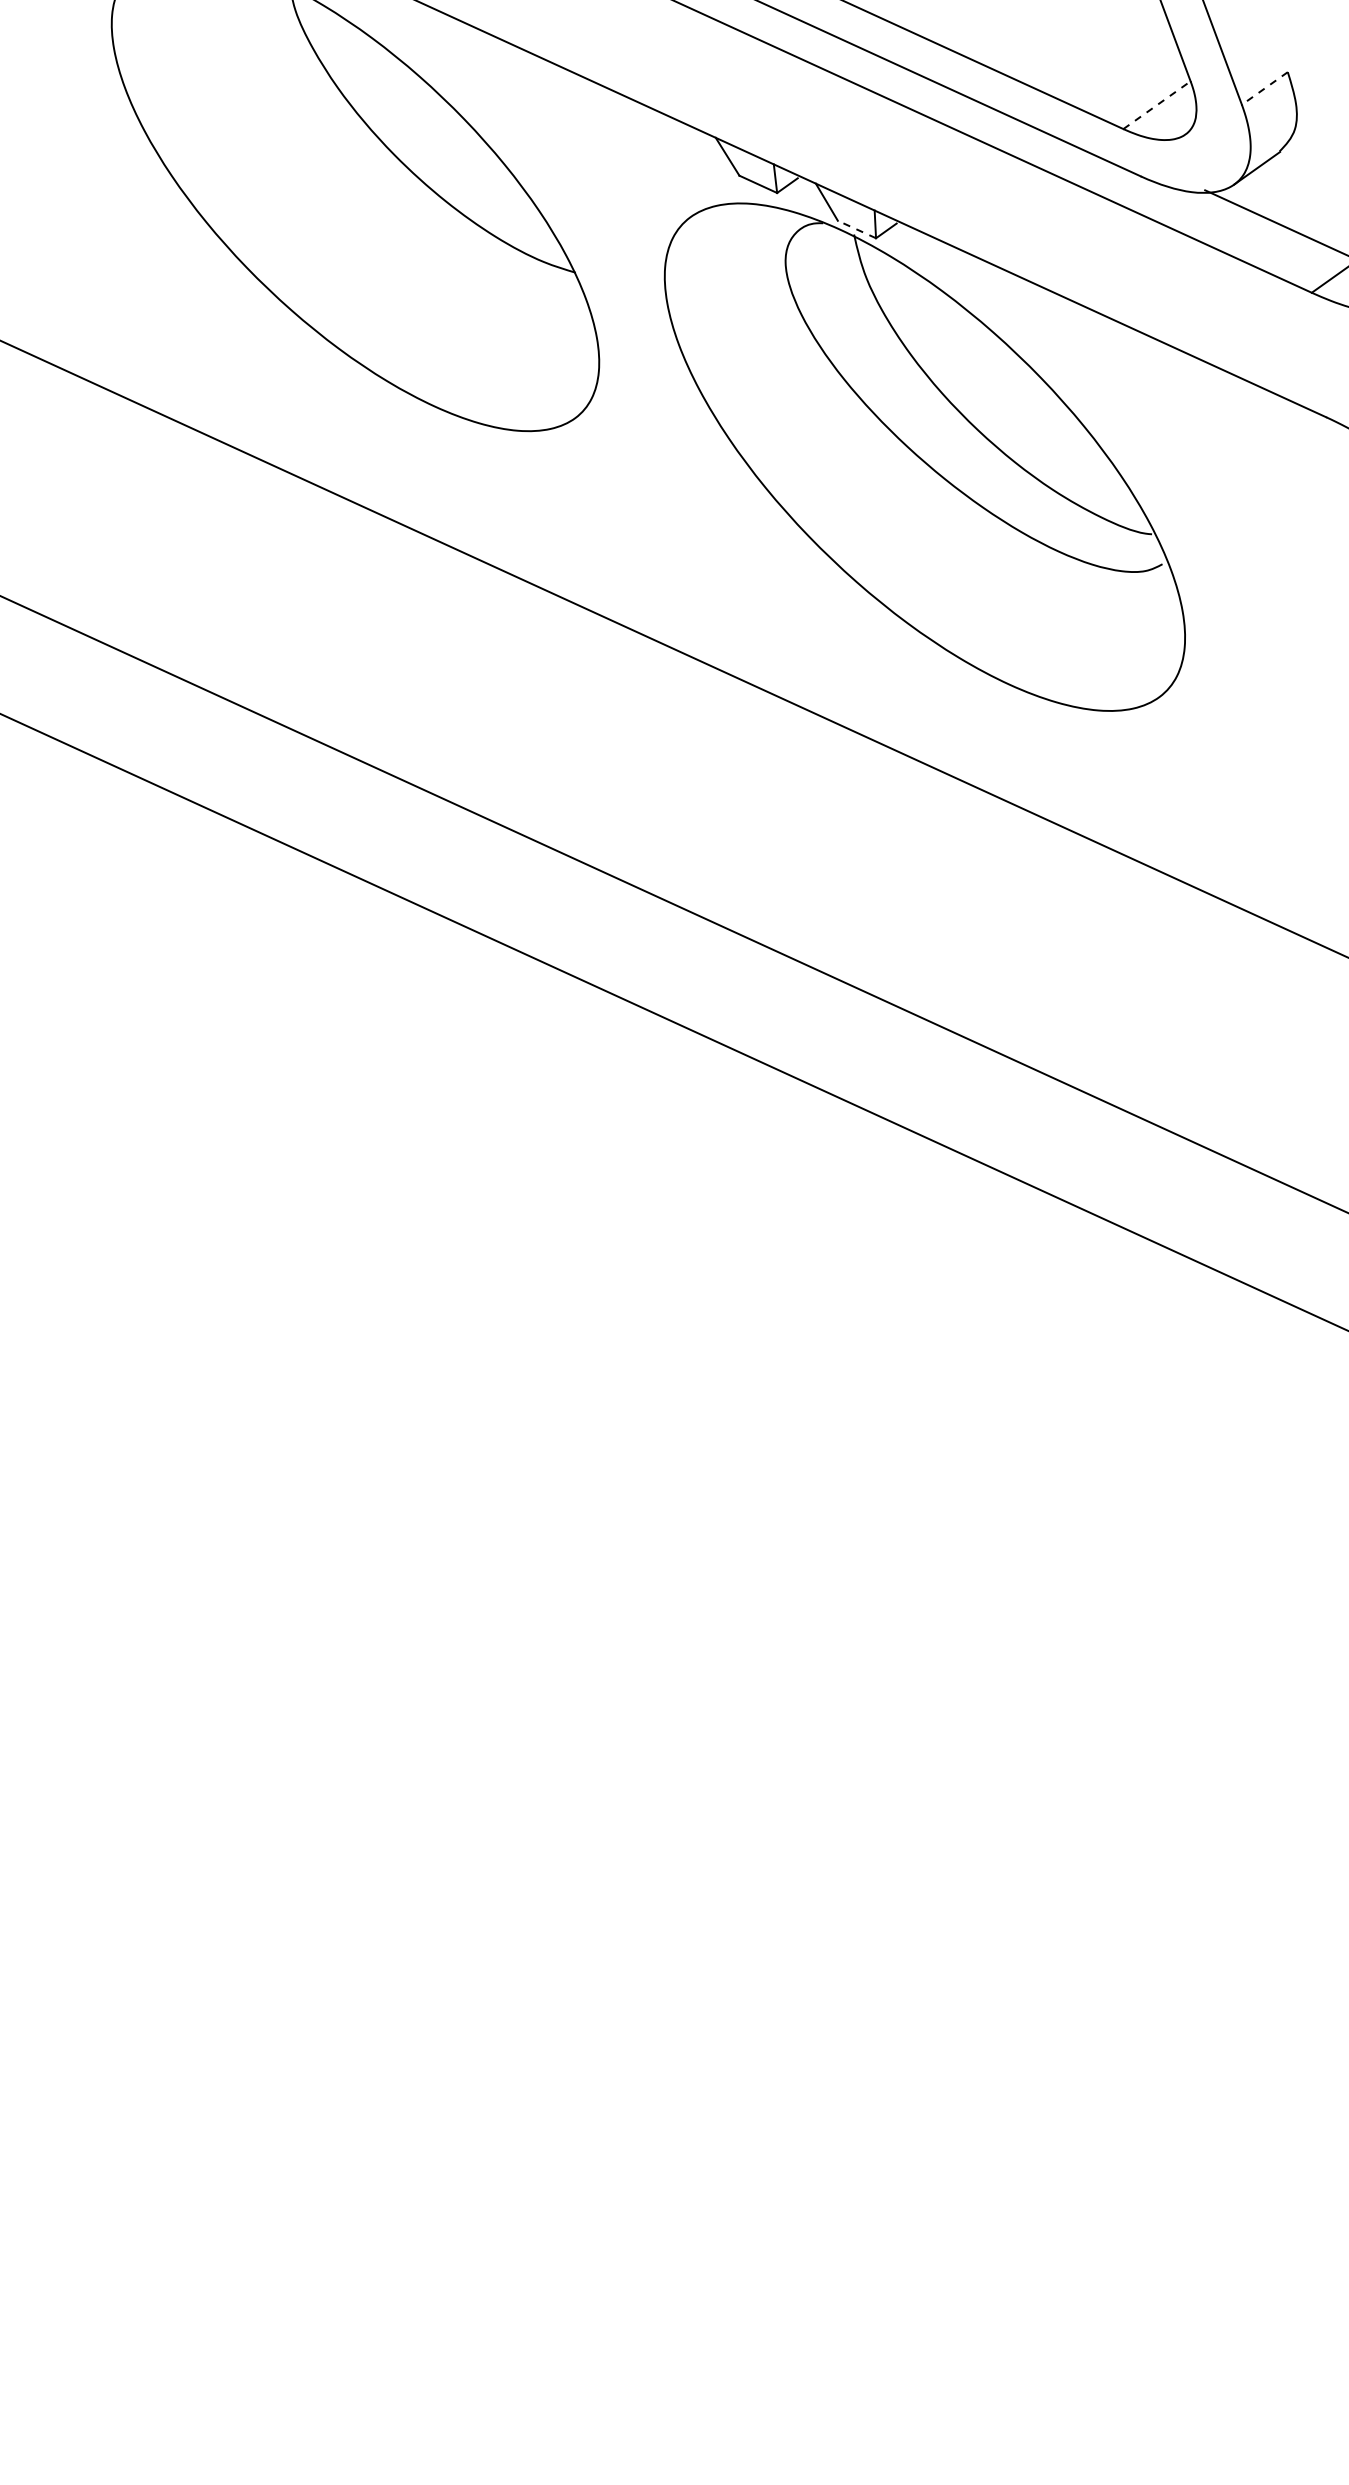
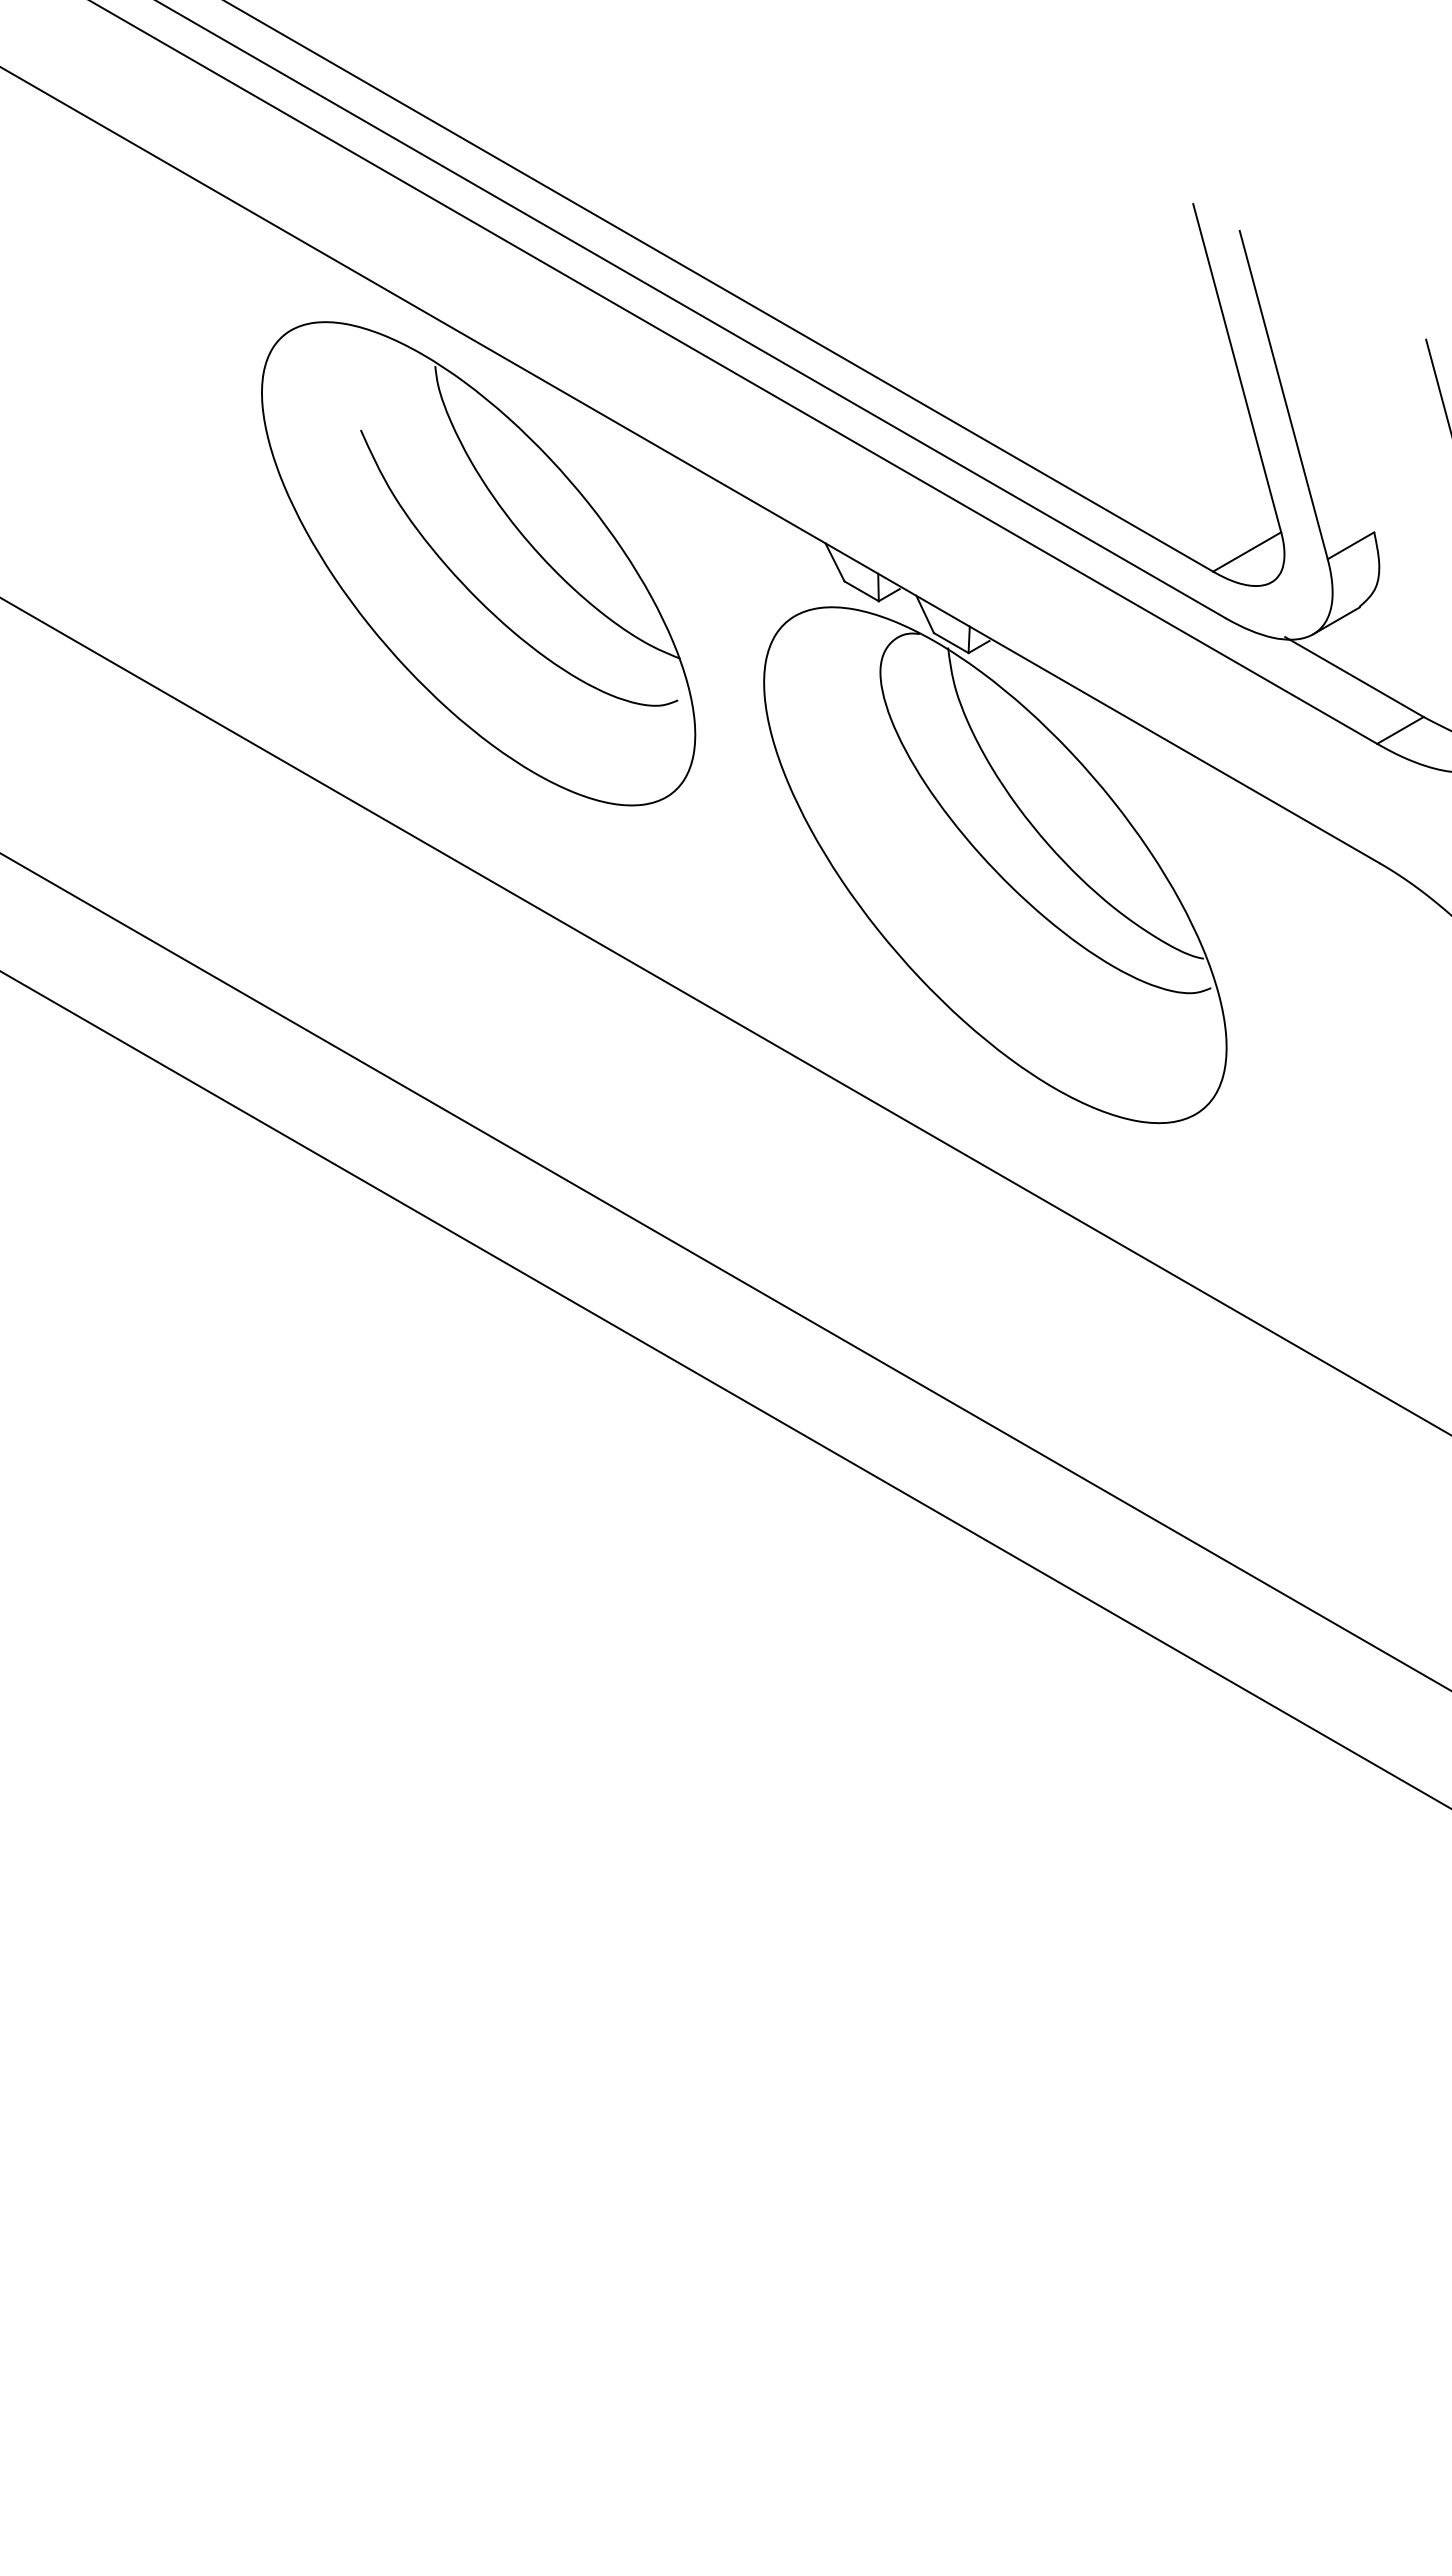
line: (1265, 88) -> (1351, 545), dashed -> solid
line: (1157, 104) -> (1247, 551), dashed -> solid
line: (856, 229) -> (950, 642), dashed -> solid
curve: (364, 234) -> (483, 603), added

